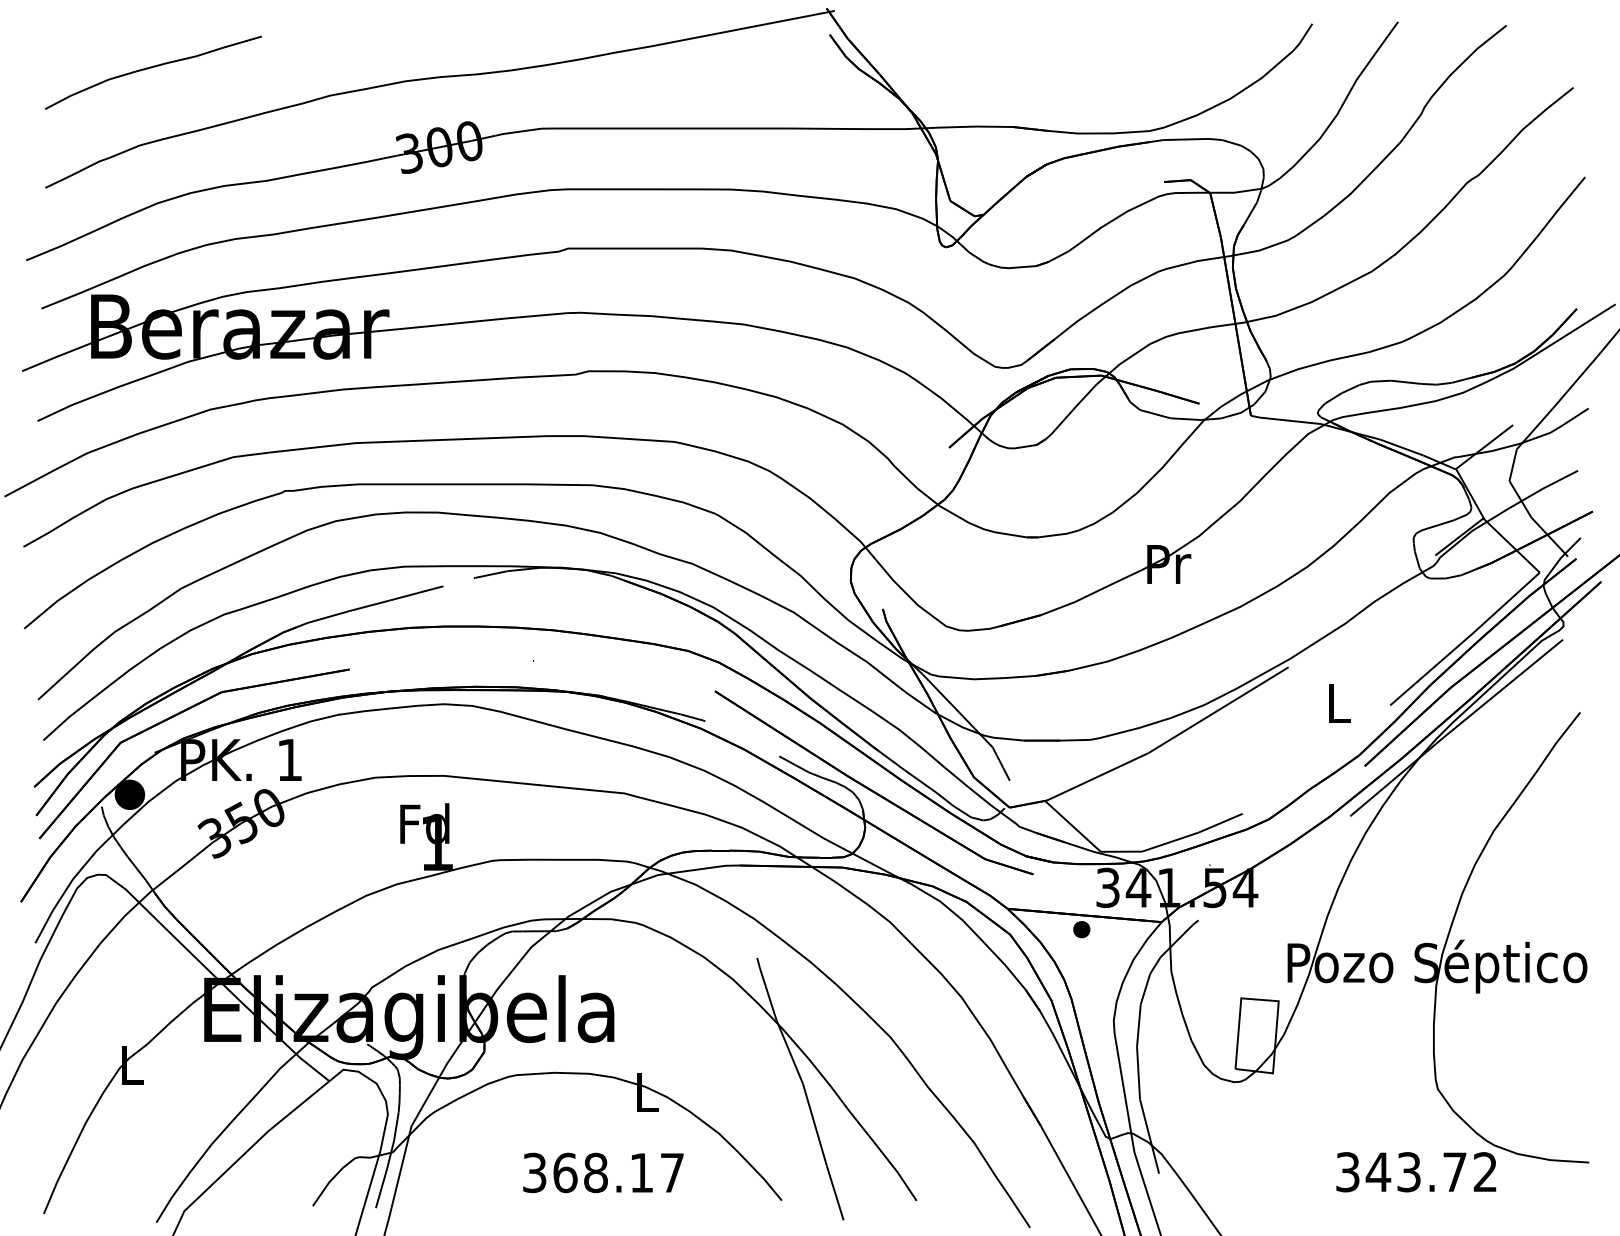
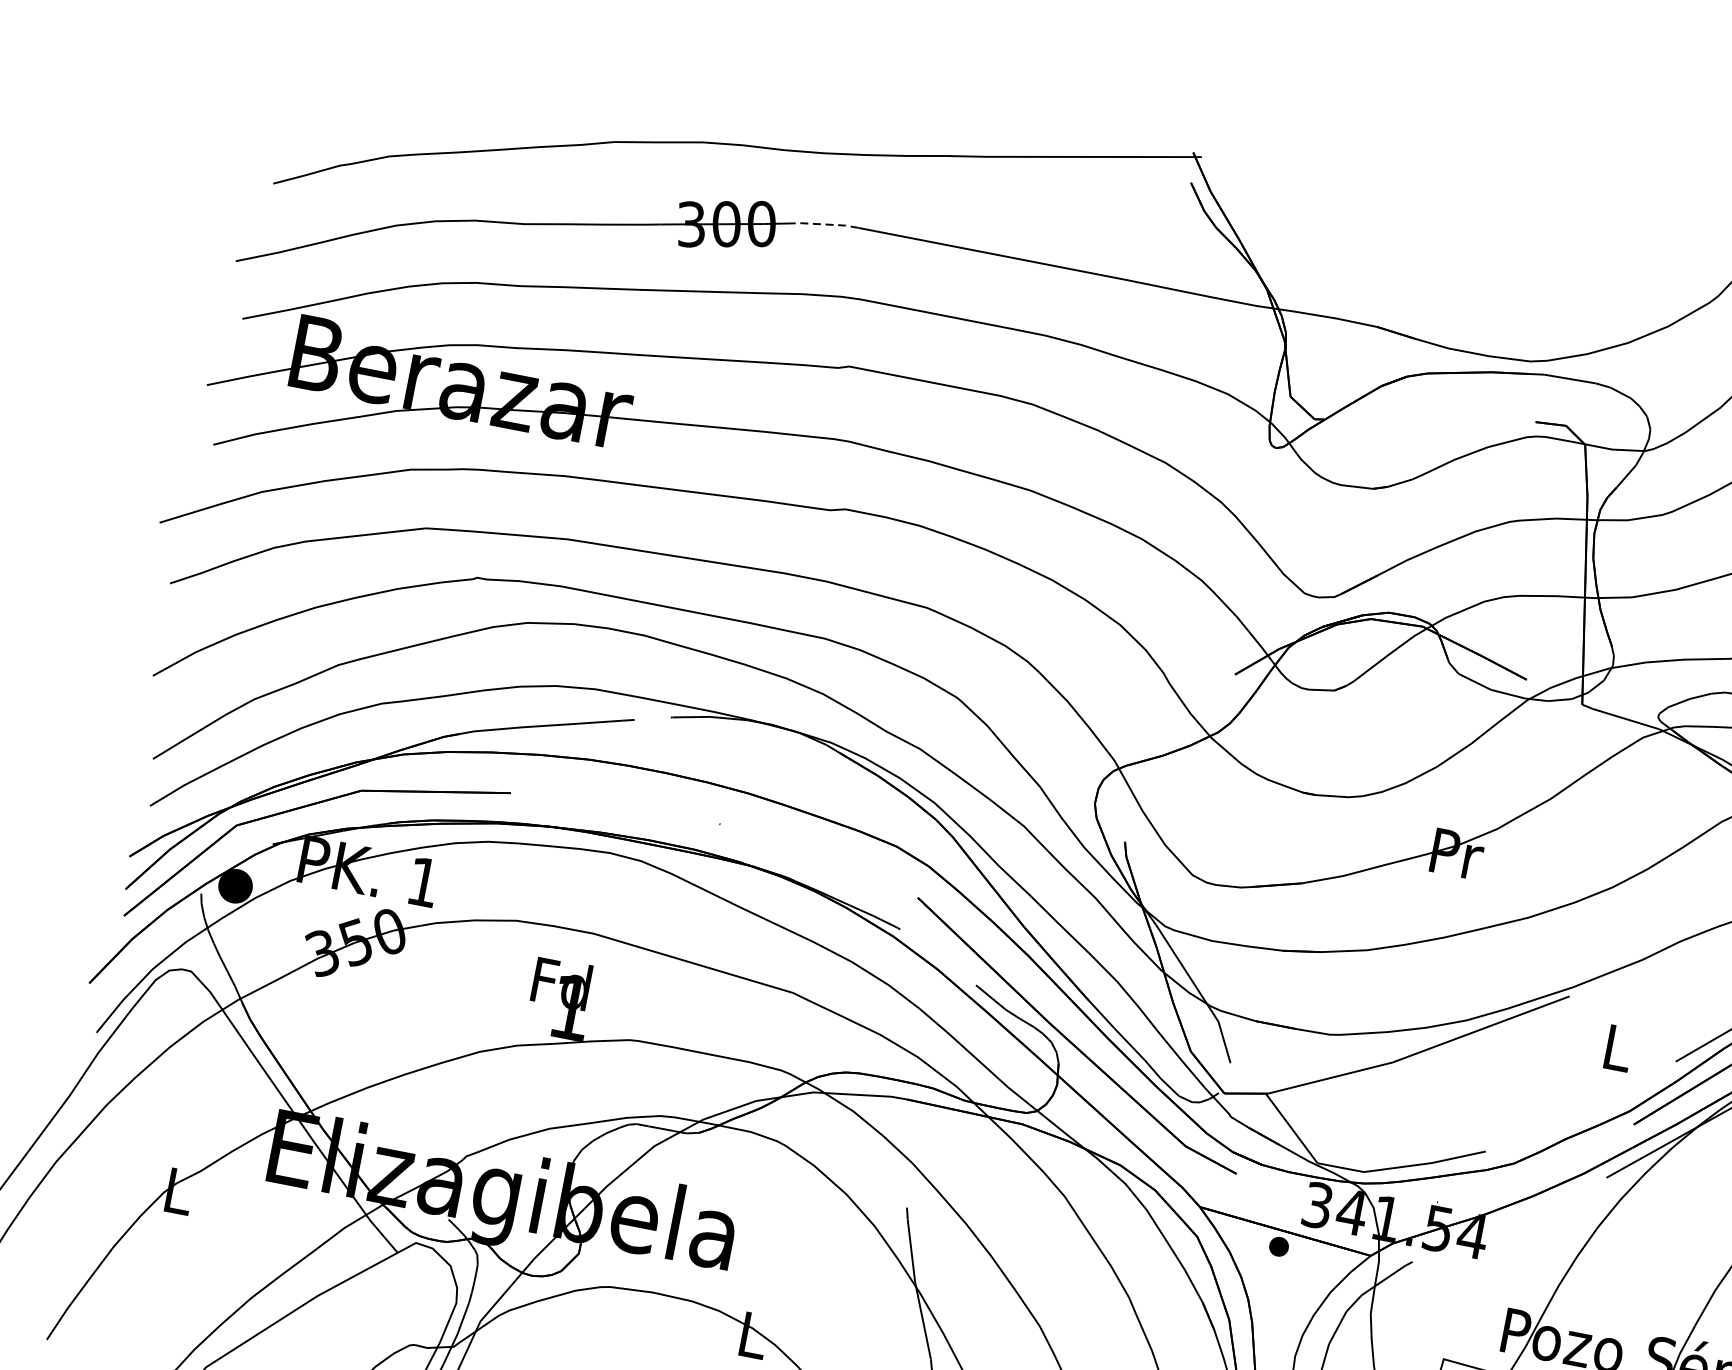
curve: (151, 68) -> (419, 72), removed
line: (523, 131) -> (824, 224), solid -> dashed

